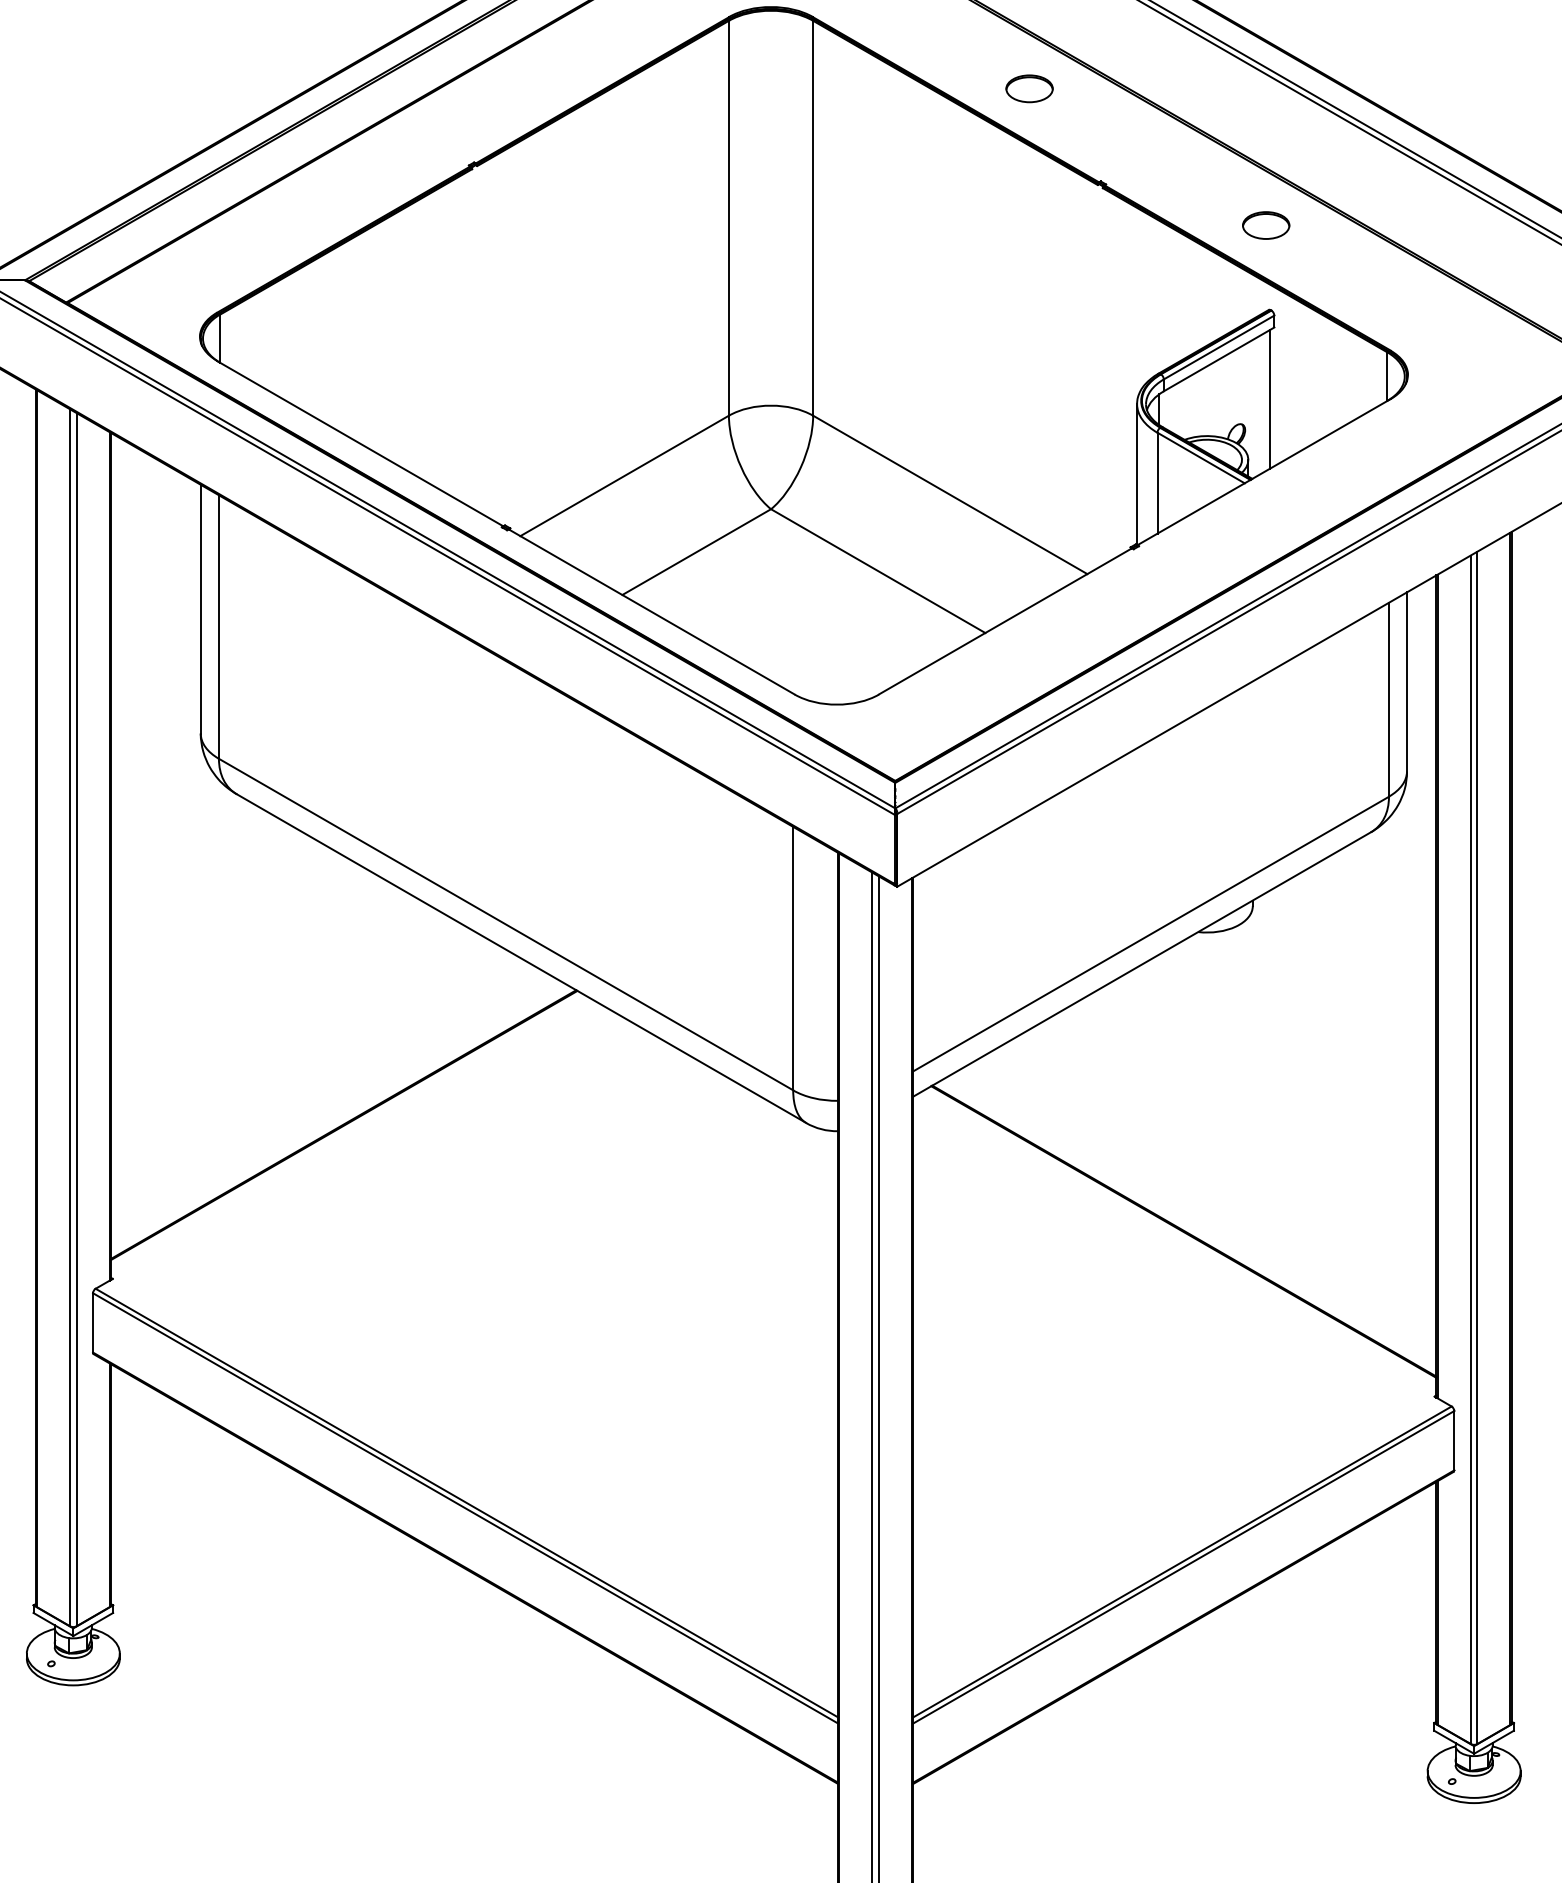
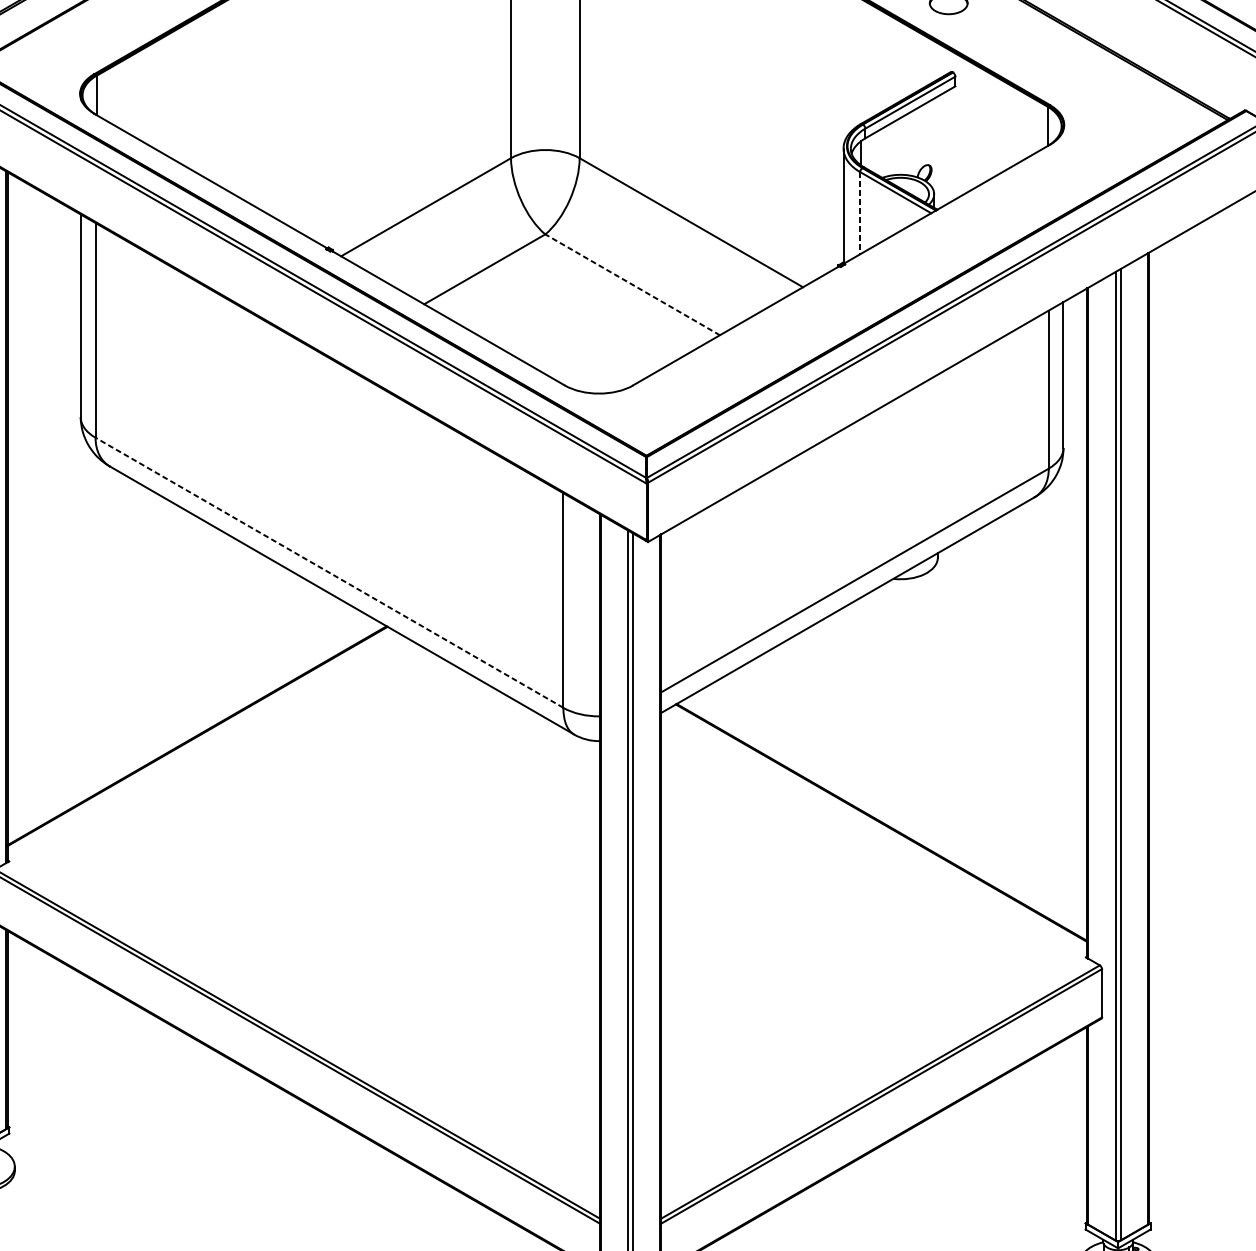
line: (1269, 399) -> (951, 145), removed
line: (1157, 483) -> (860, 213), solid -> dashed
line: (878, 571) -> (632, 285), solid -> dashed
line: (506, 924) -> (329, 572), solid -> dashed

